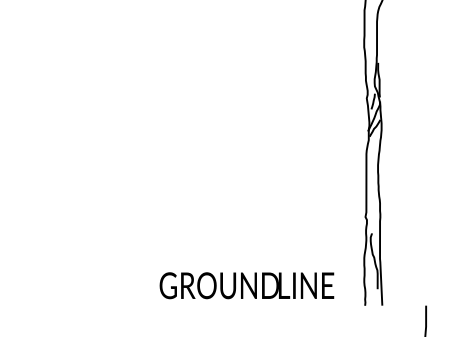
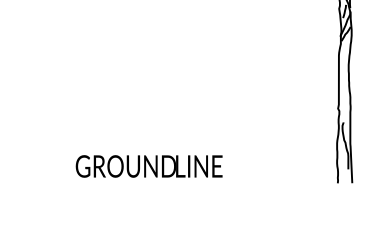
text: (246, 285) -> (148, 166), moved

